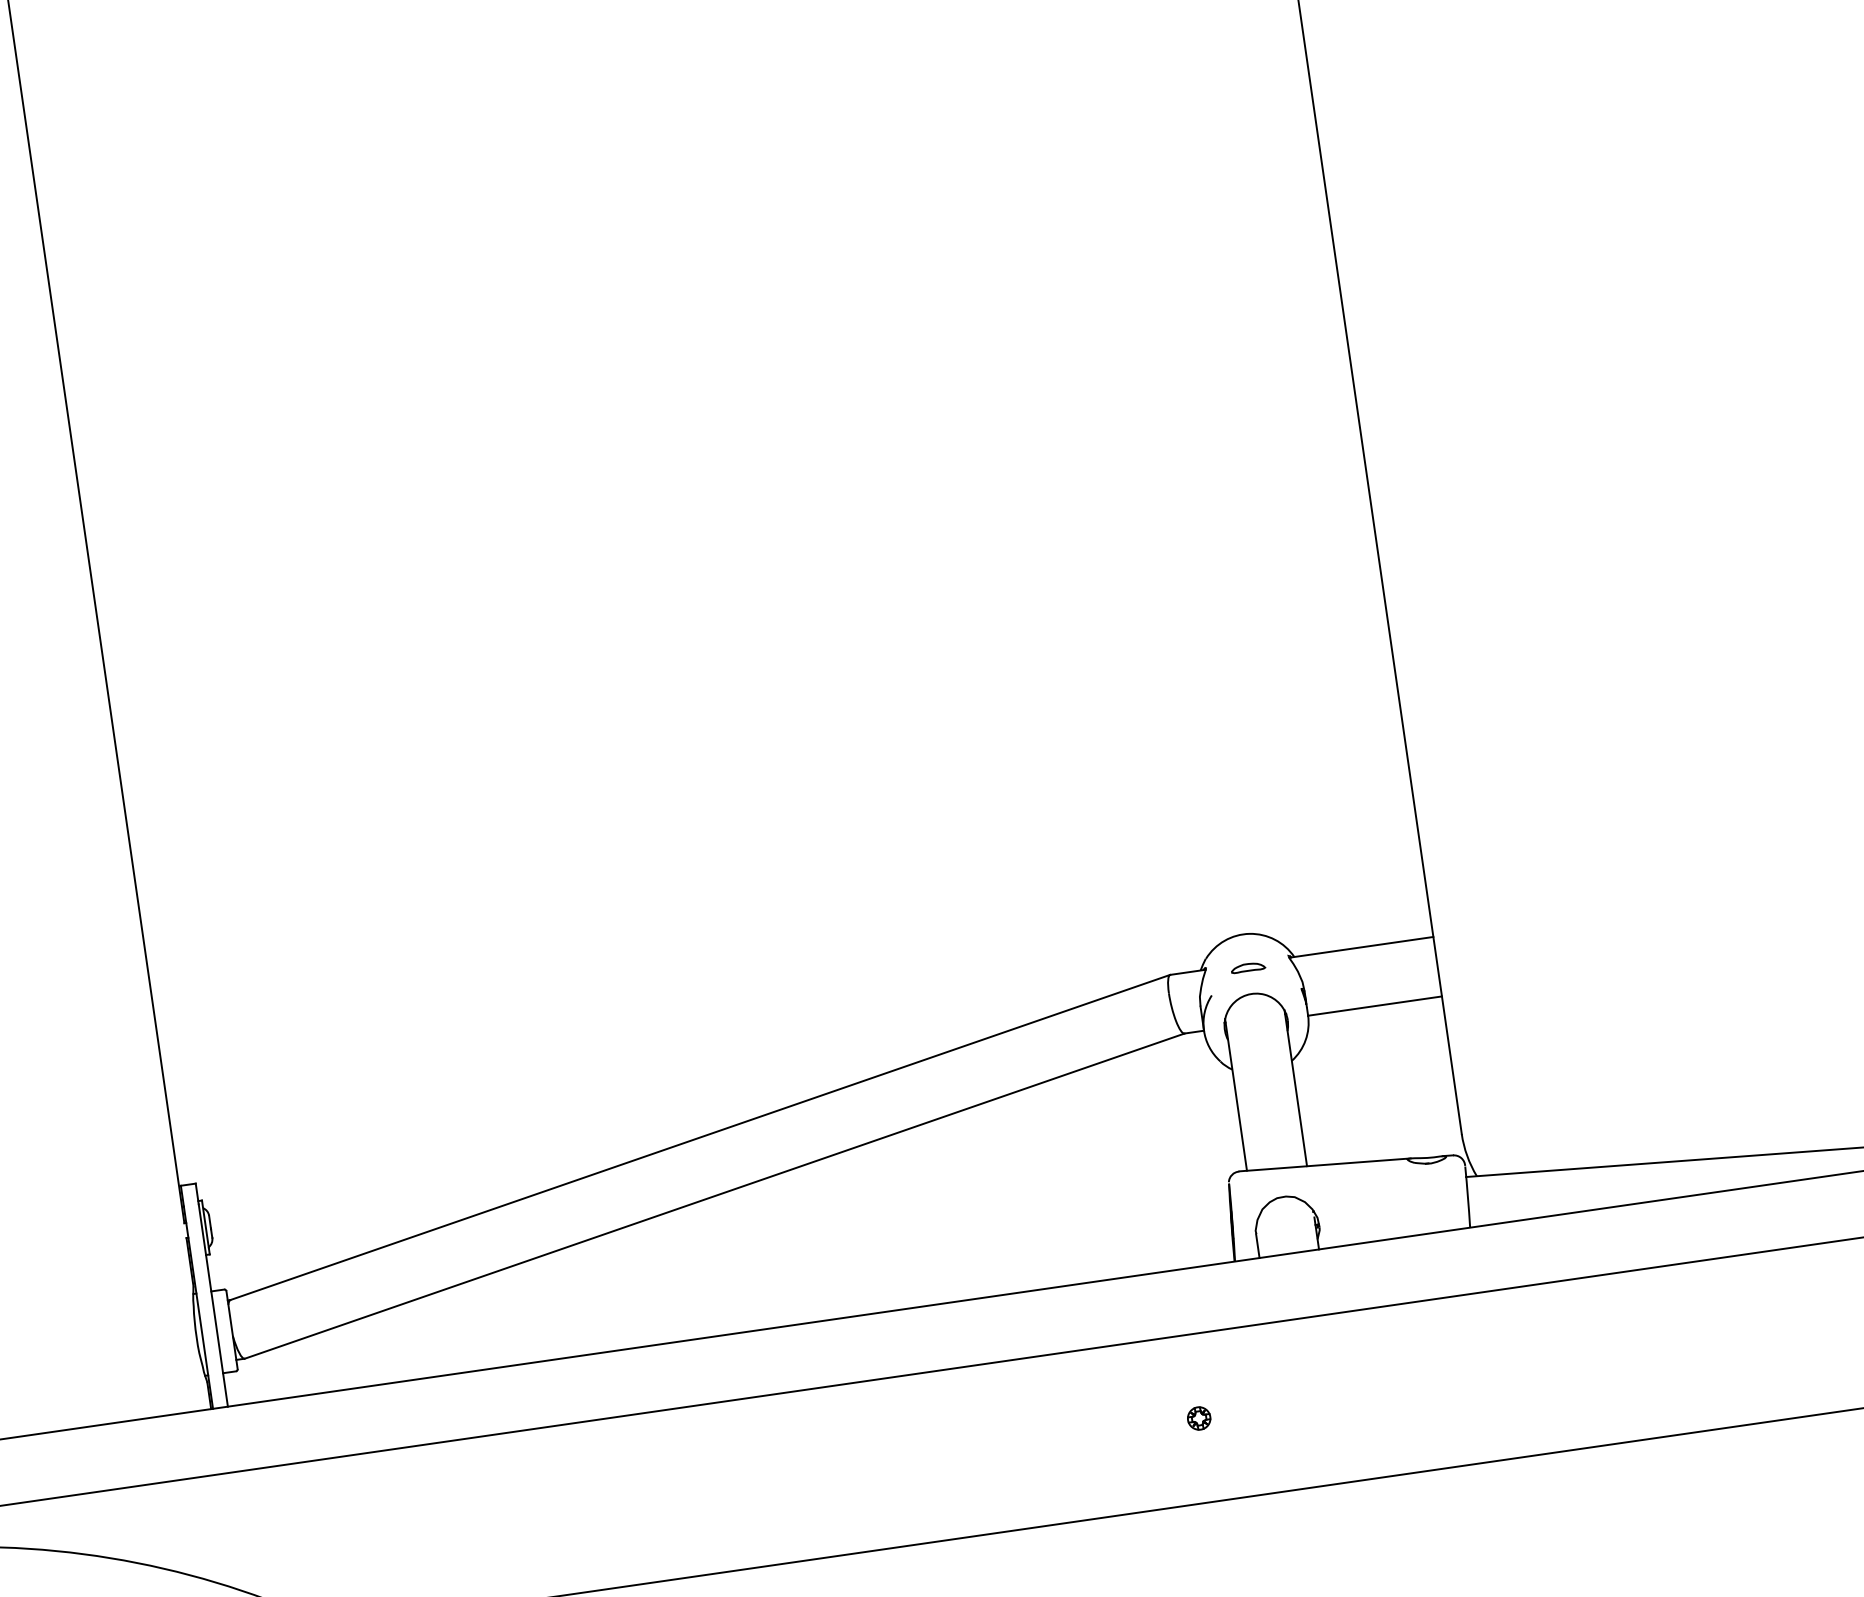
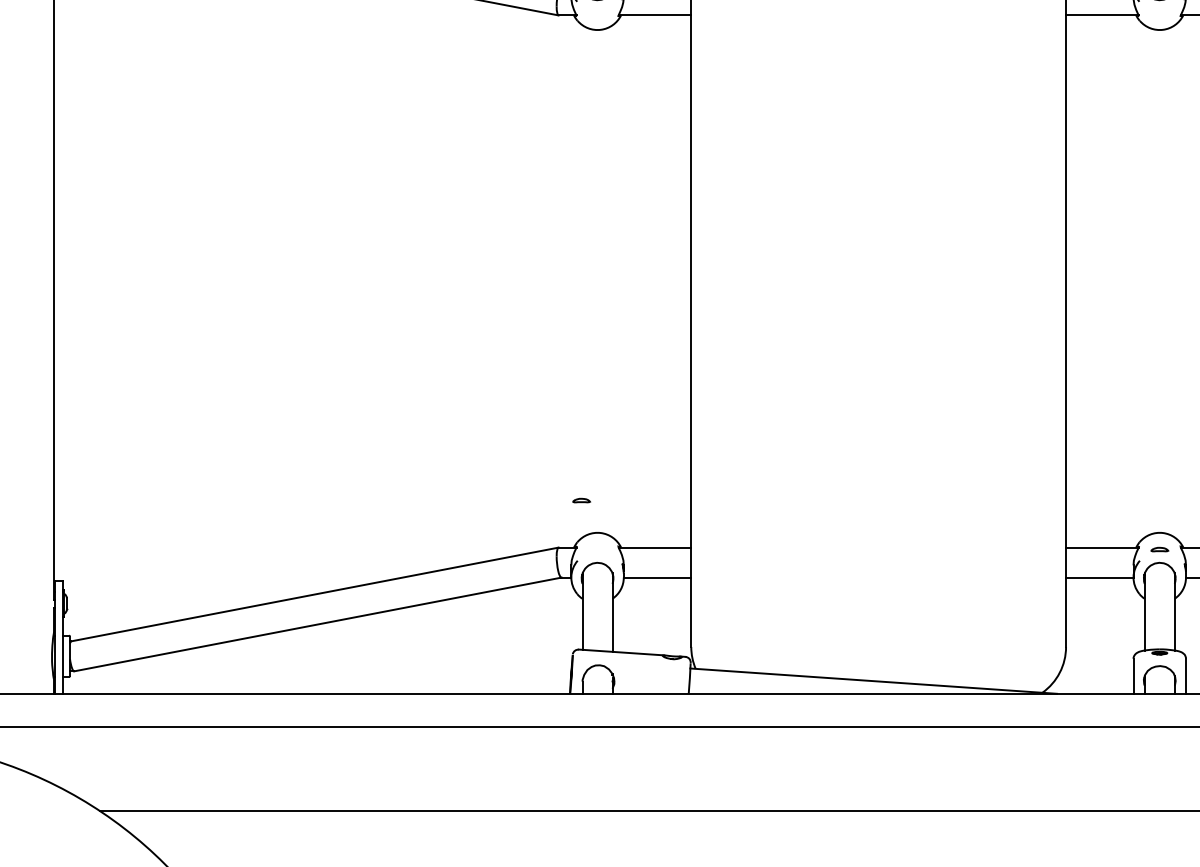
part: (1247, 967) -> (581, 500), moved
part: (1197, 1418) -> (540, 768), removed

